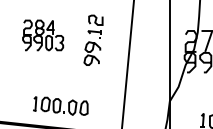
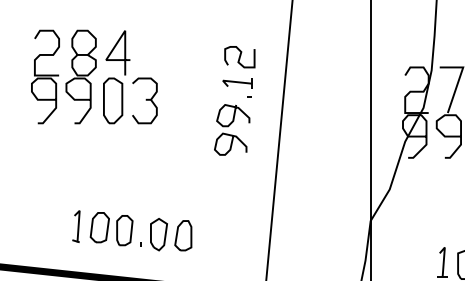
part: (42, 35) -> (92, 77), size x1.43
part: (93, 39) -> (234, 99), moved

